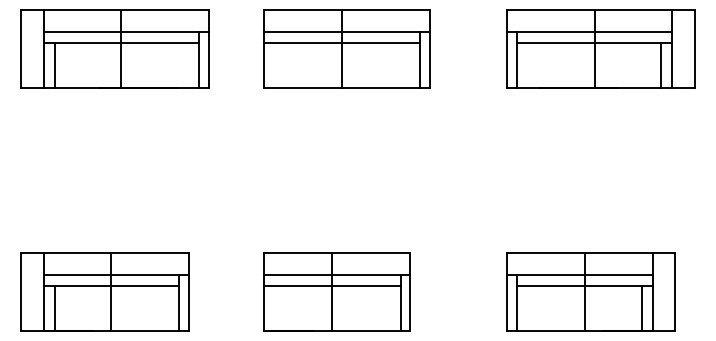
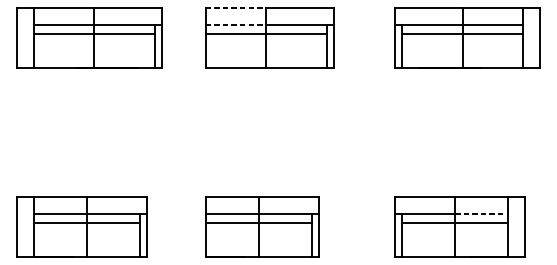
line: (303, 10) -> (236, 8), solid -> dashed
line: (303, 32) -> (236, 25), solid -> dashed
line: (54, 65) -> (42, 50), removed
line: (661, 65) -> (514, 50), removed
line: (618, 275) -> (481, 214), solid -> dashed
line: (54, 308) -> (42, 239), removed
line: (641, 308) -> (499, 239), removed

